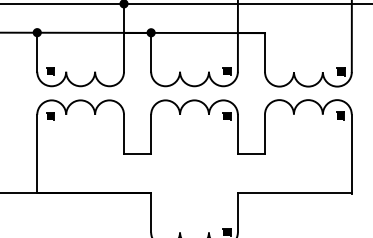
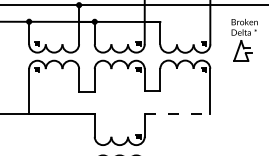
line: (294, 193) -> (177, 114), solid -> dashed

